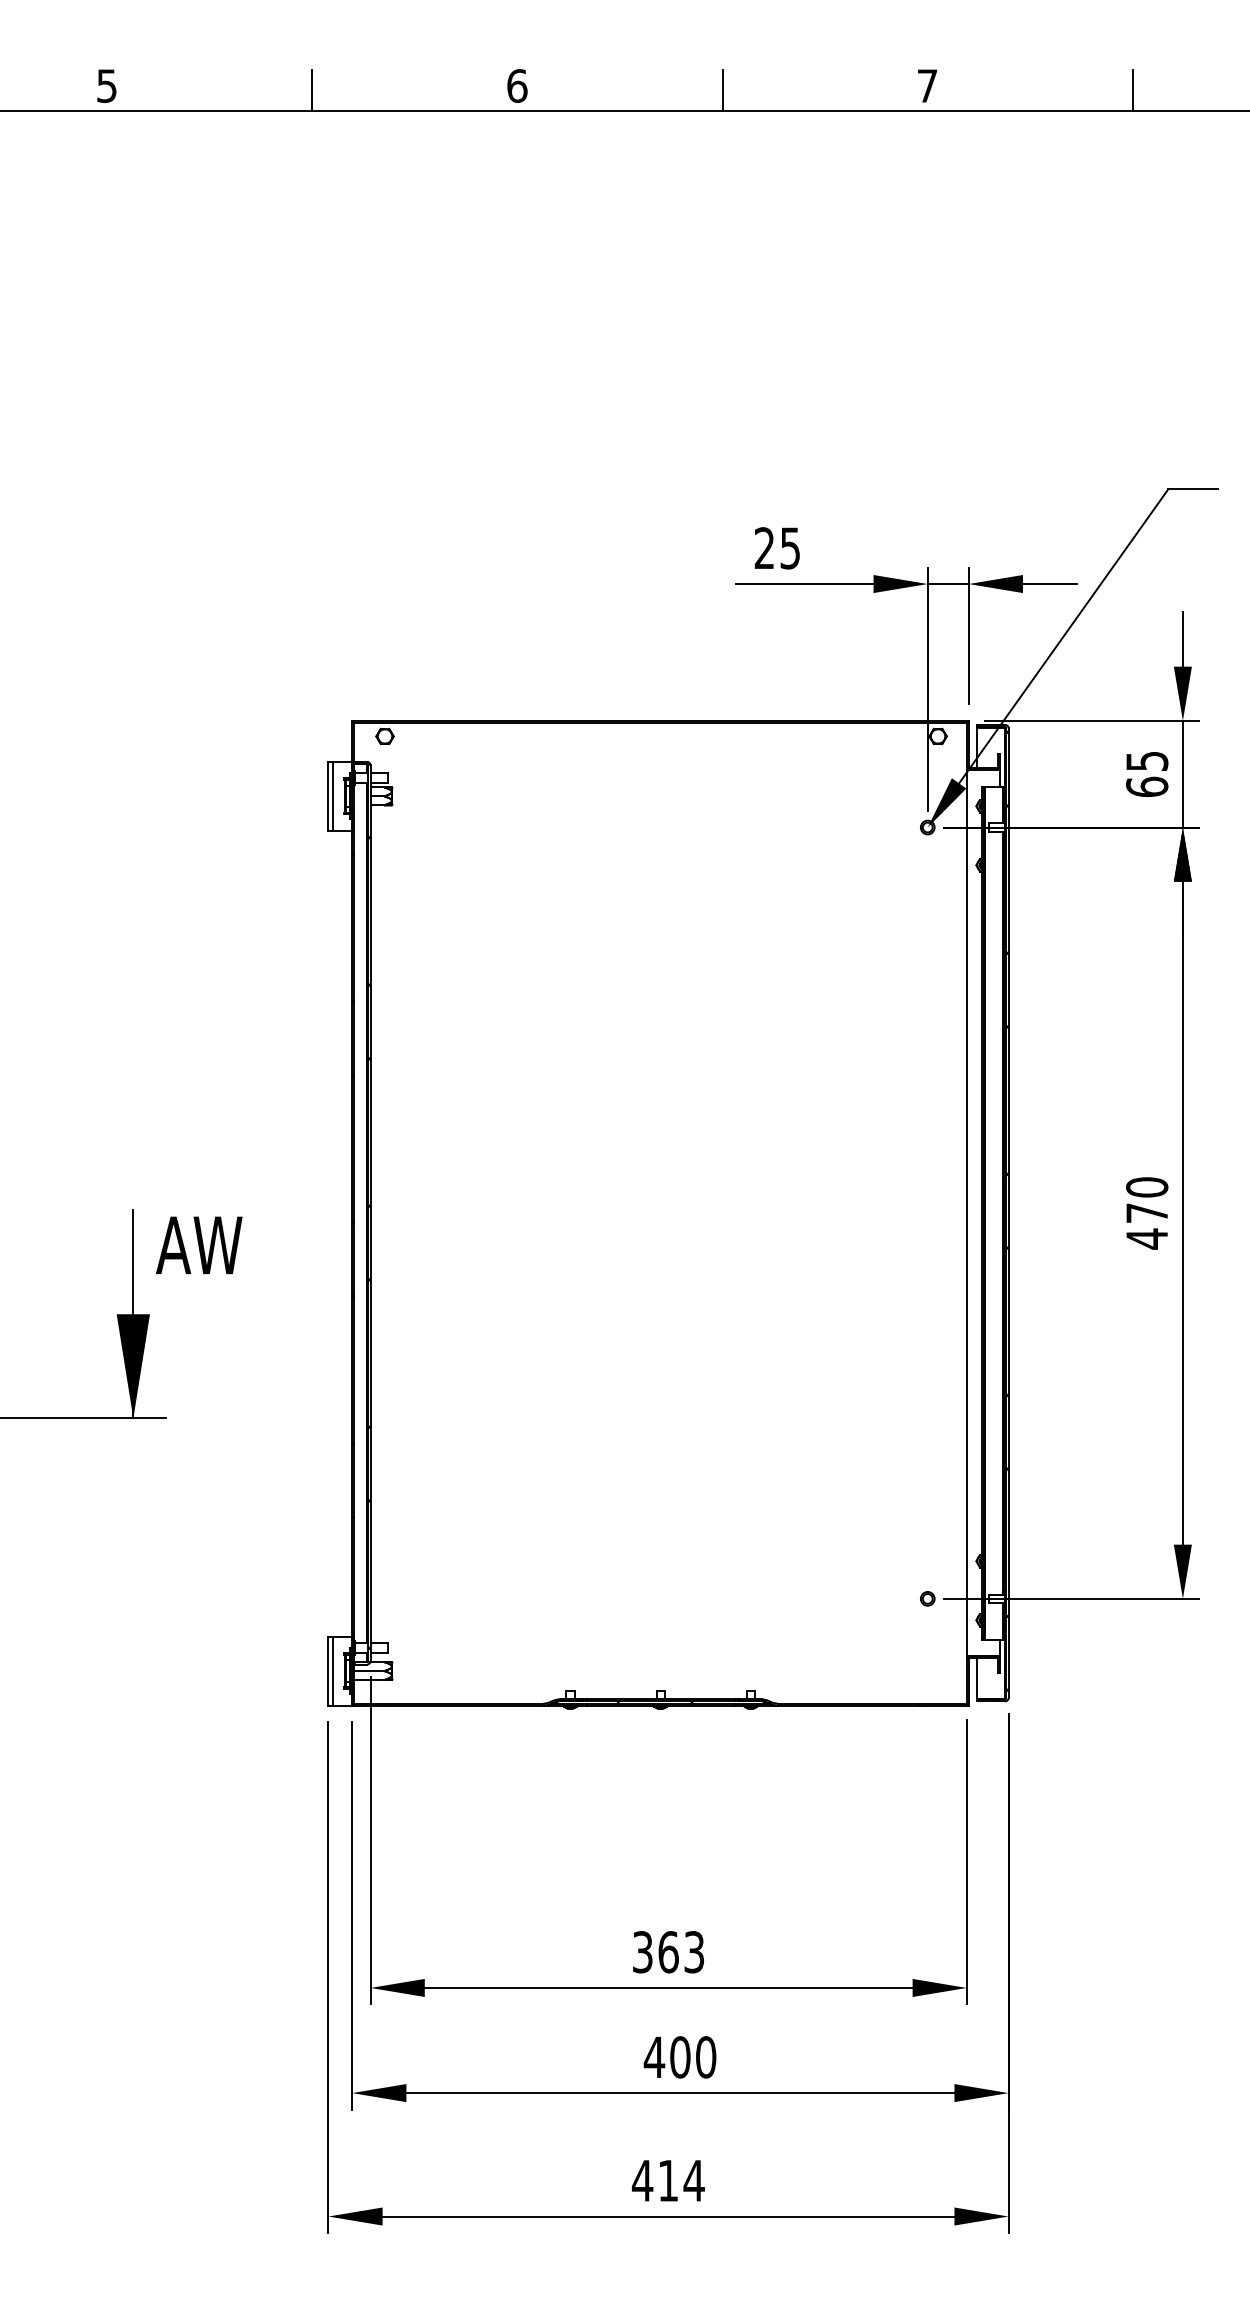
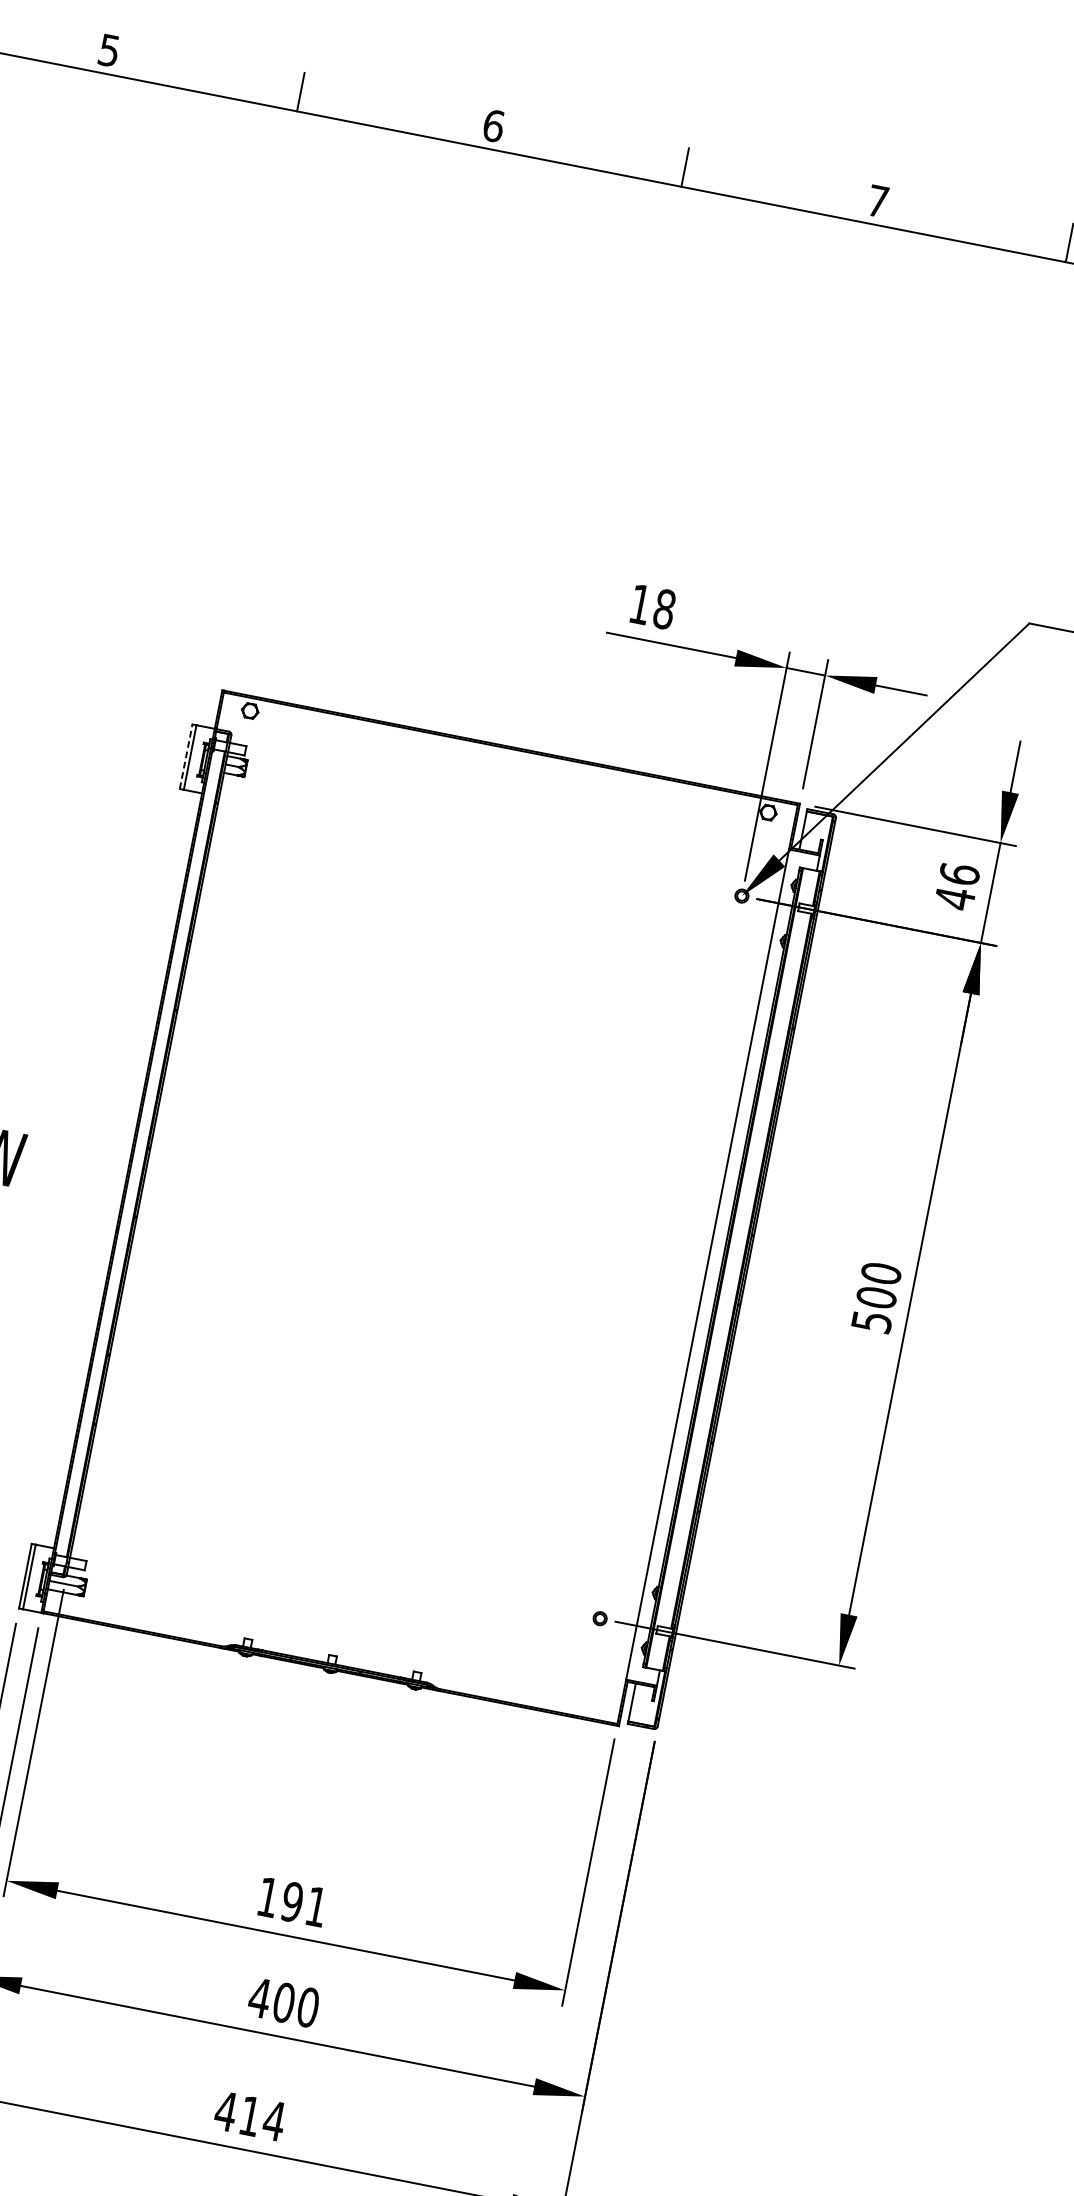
text: (777, 548) -> (652, 607), 25 -> 18
text: (1147, 774) -> (957, 886), 65 -> 46
line: (328, 795) -> (186, 755), solid -> dashed
text: (1147, 1226) -> (874, 1310), 470 -> 500
text: (668, 1952) -> (292, 1902), 363 -> 191

